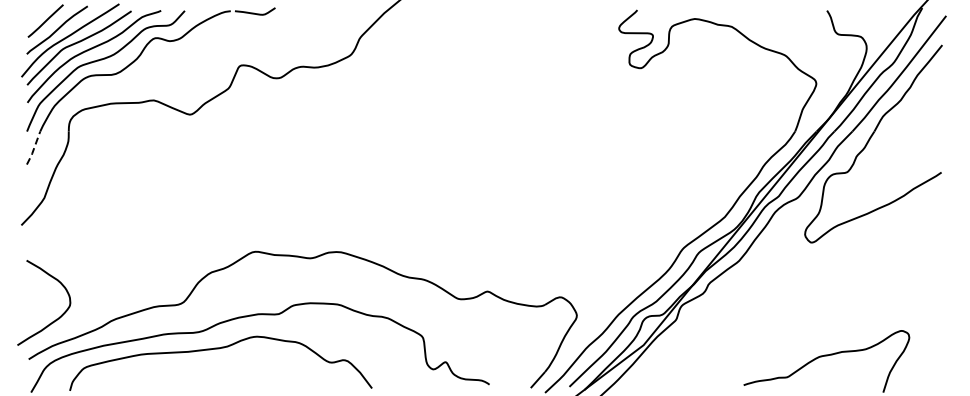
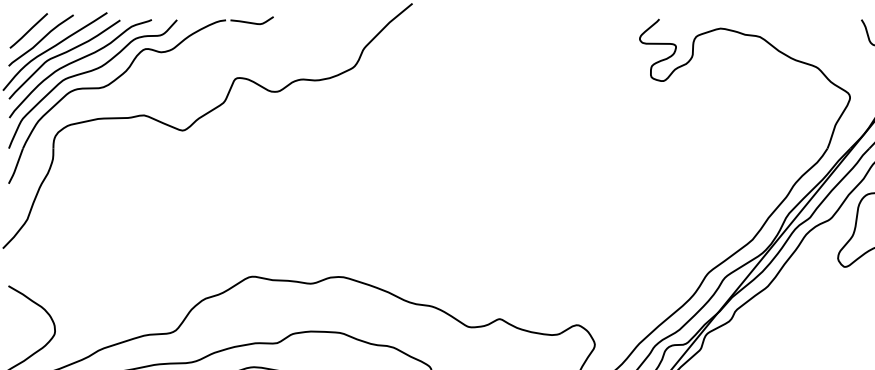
line: (33, 149) -> (15, 167), dashed -> solid

